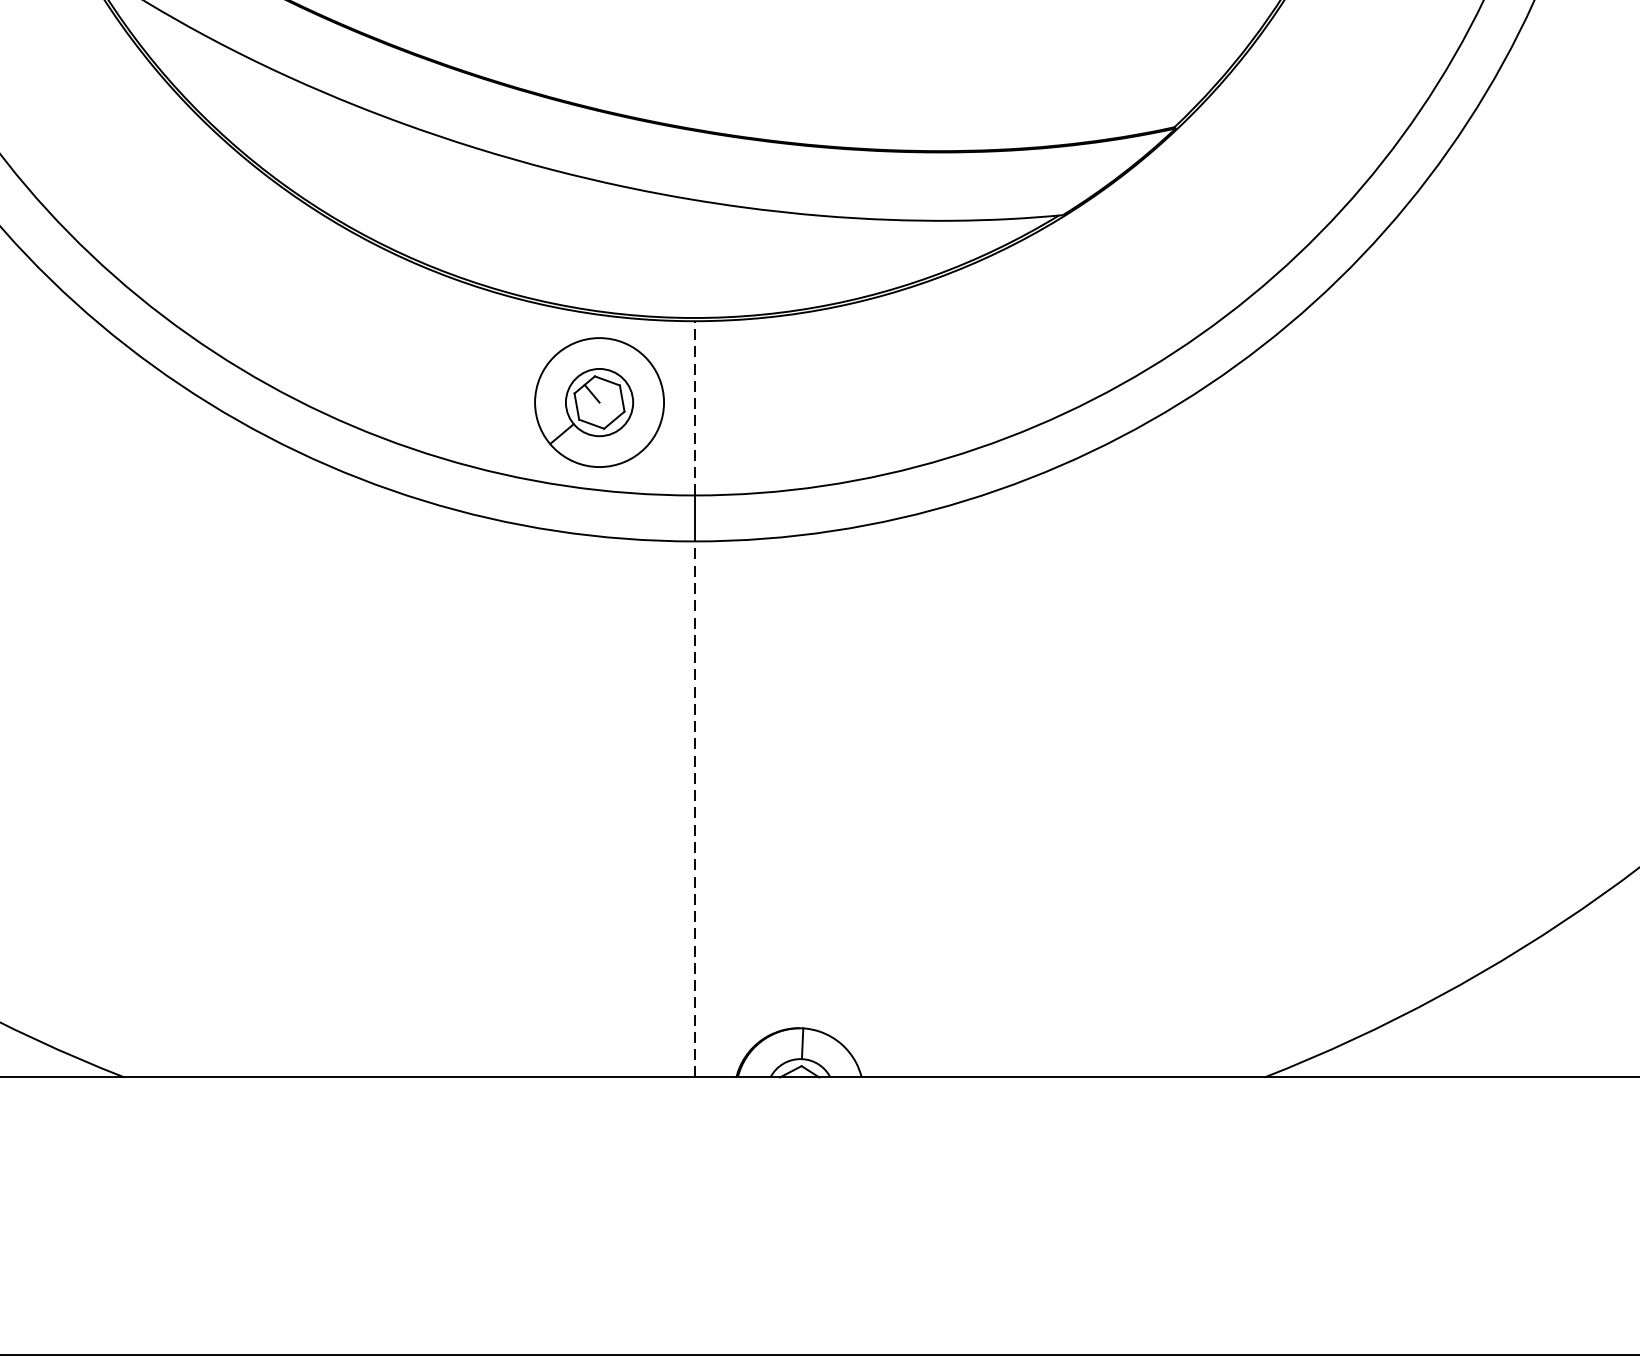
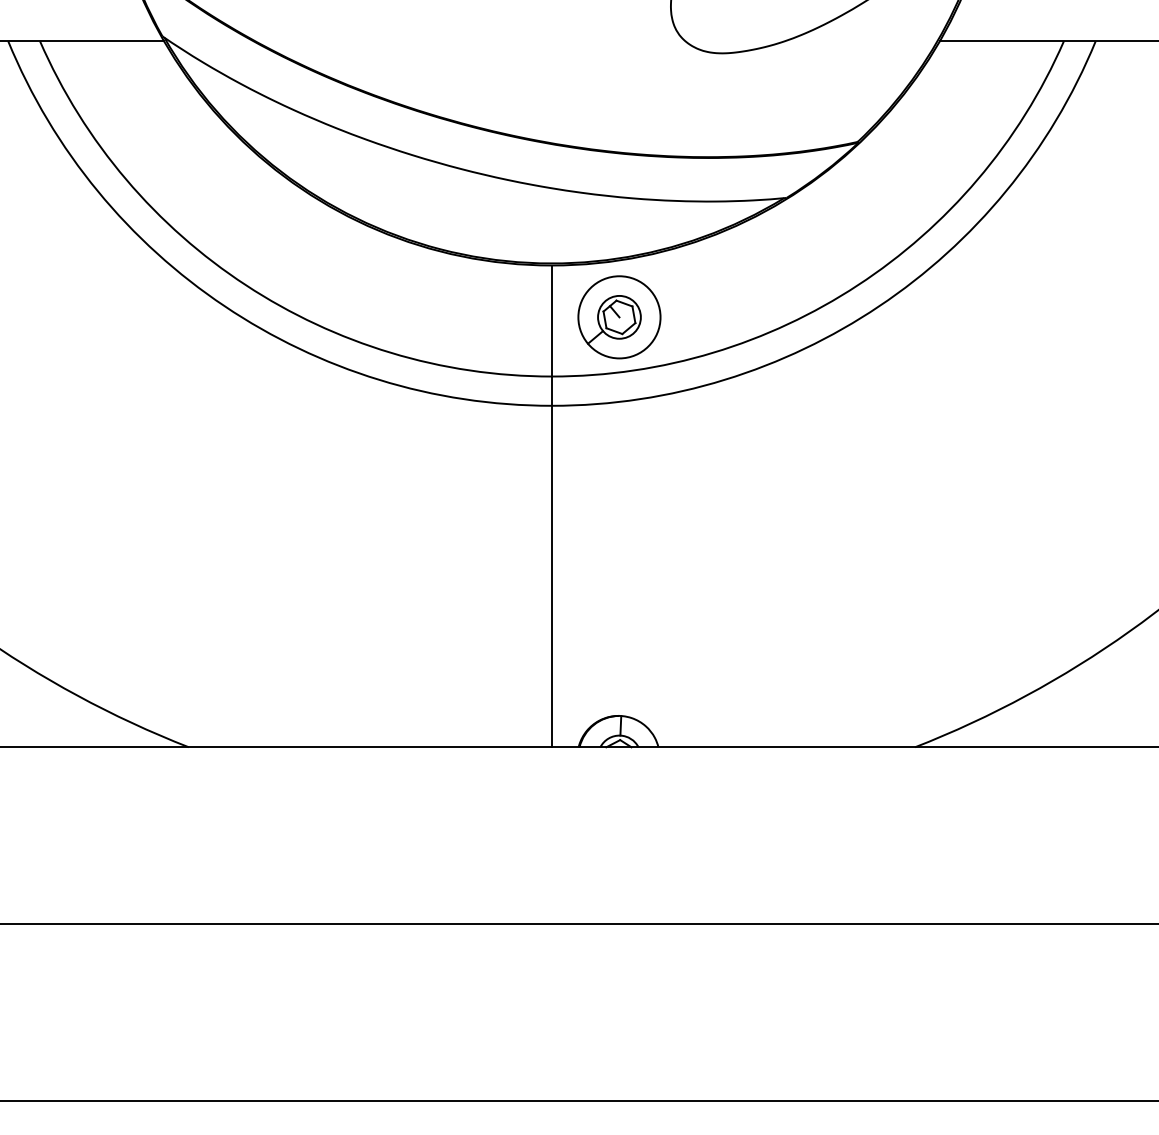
part: (599, 402) -> (619, 317), moved
line: (693, 409) -> (551, 321), dashed -> solid
line: (693, 809) -> (551, 576), dashed -> solid

